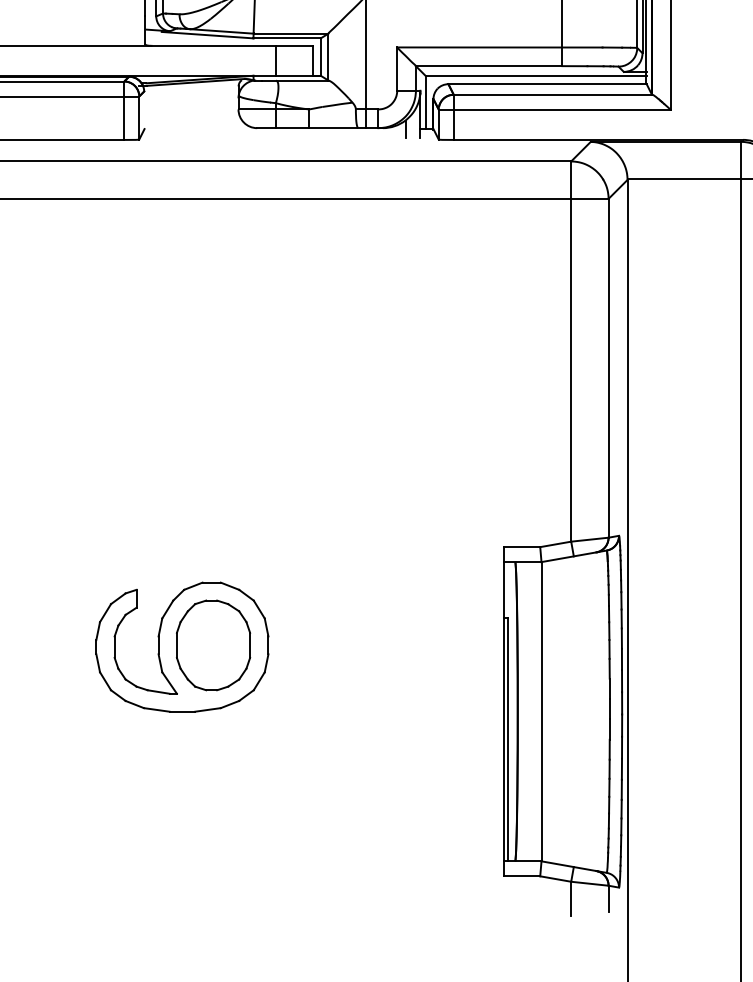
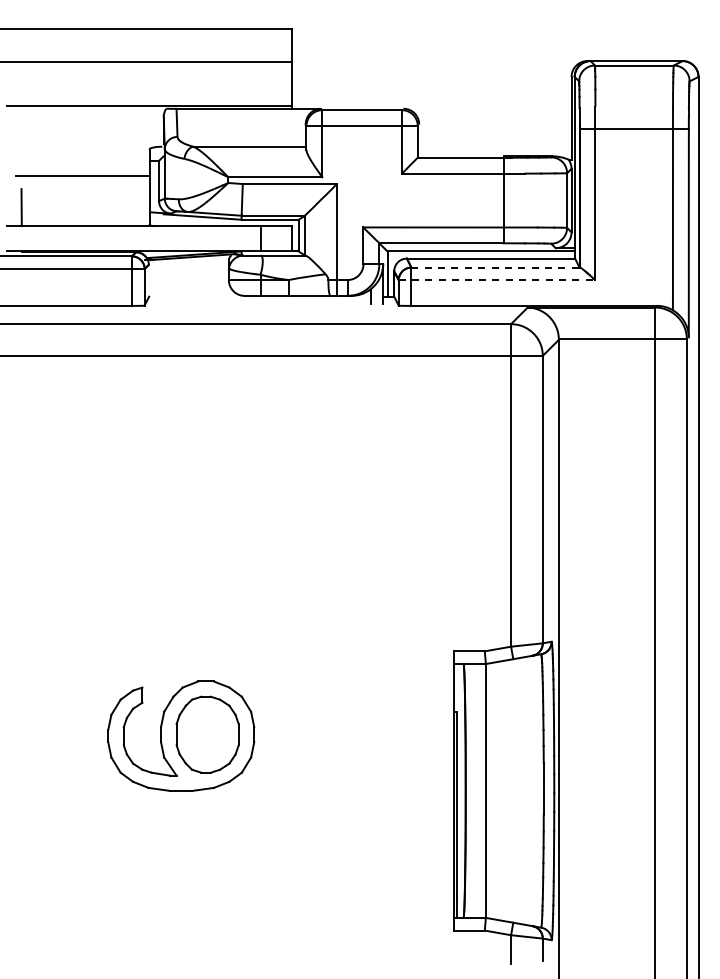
line: (554, 94) -> (496, 267), solid -> dashed
line: (555, 109) -> (497, 280), solid -> dashed

